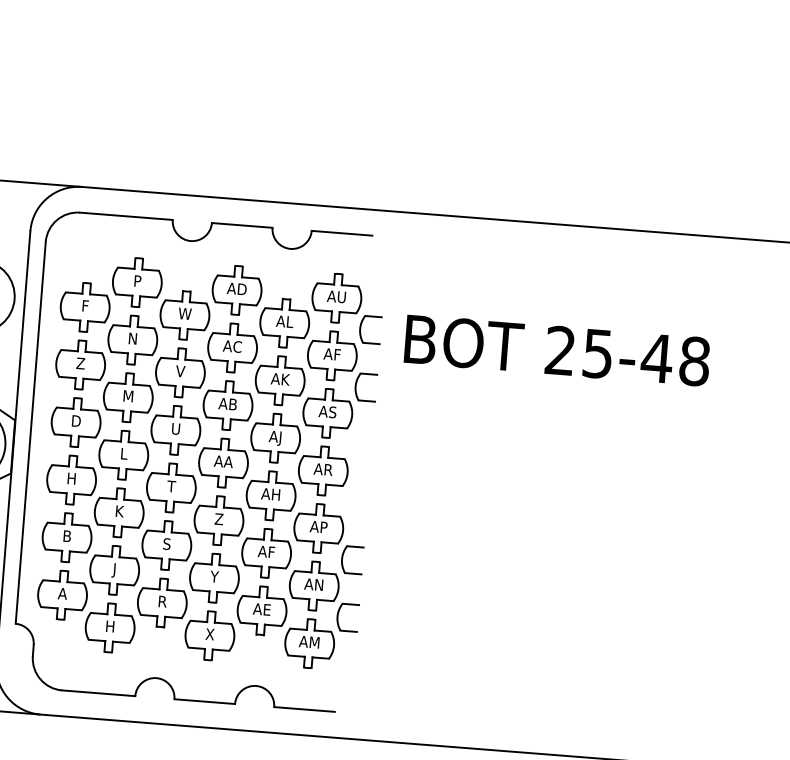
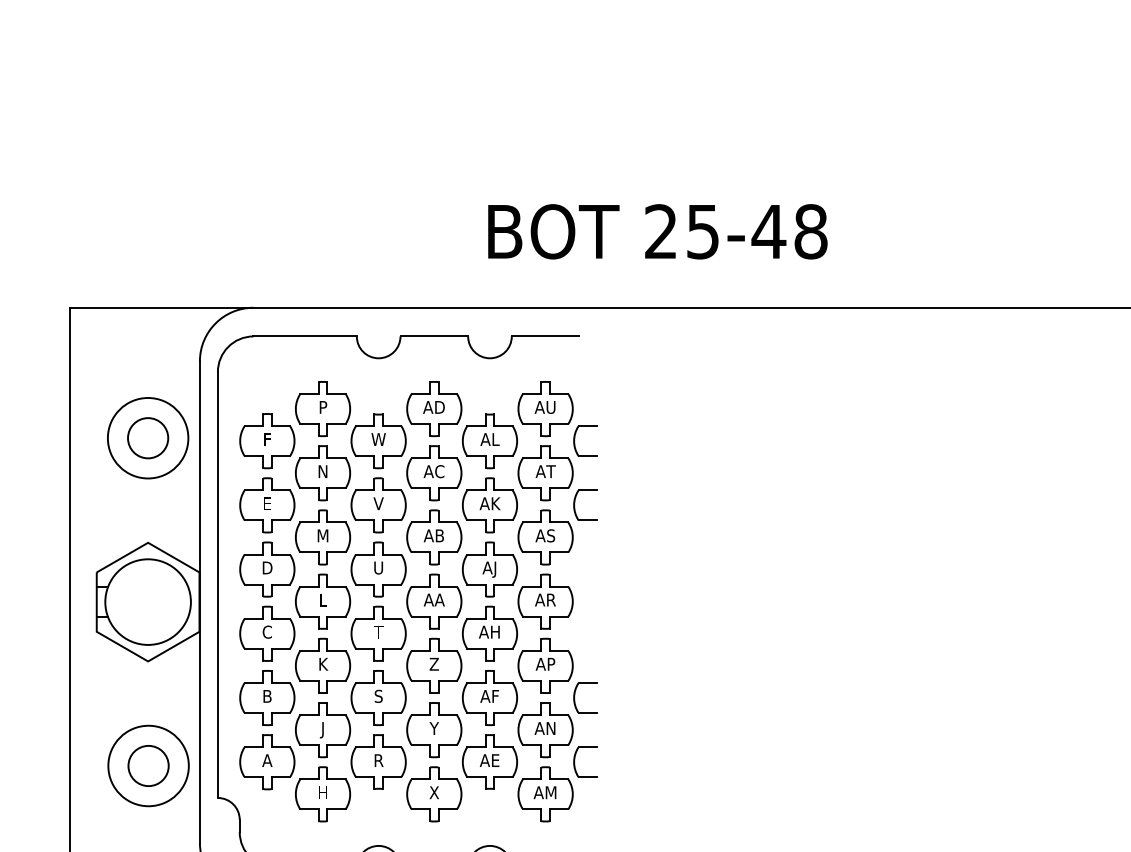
text: (557, 350) -> (657, 231), moved
text: (332, 354) -> (545, 471), AF -> AT
text: (80, 363) -> (266, 503), Z -> E
text: (71, 478) -> (266, 631), H -> C

